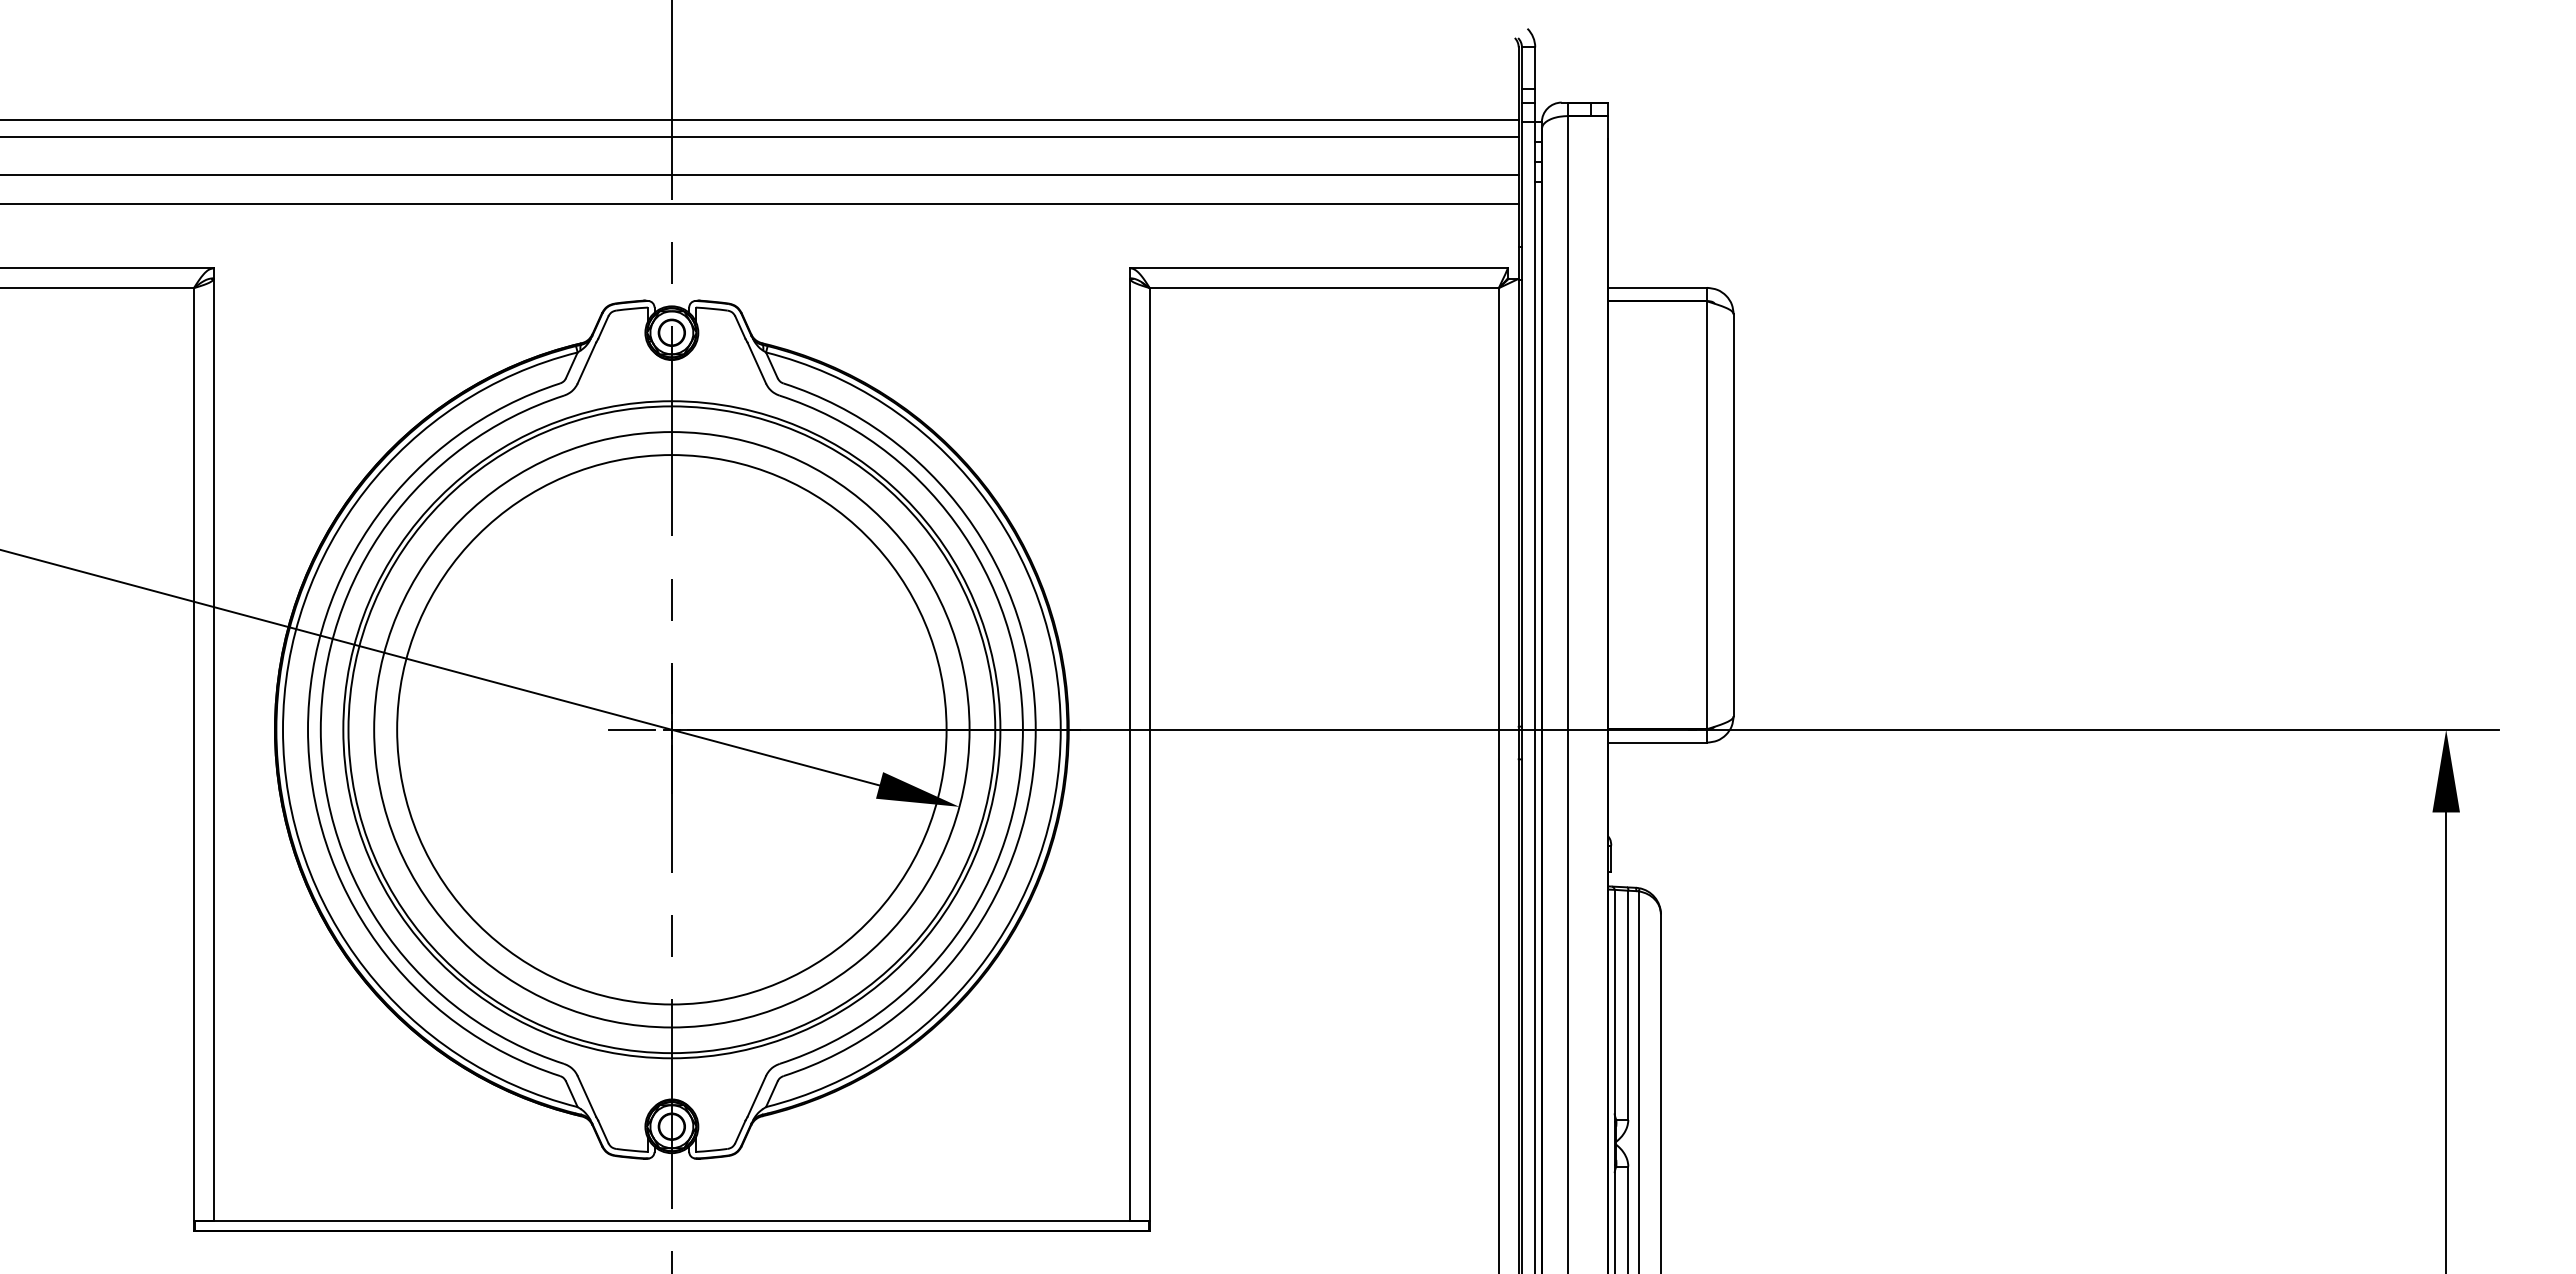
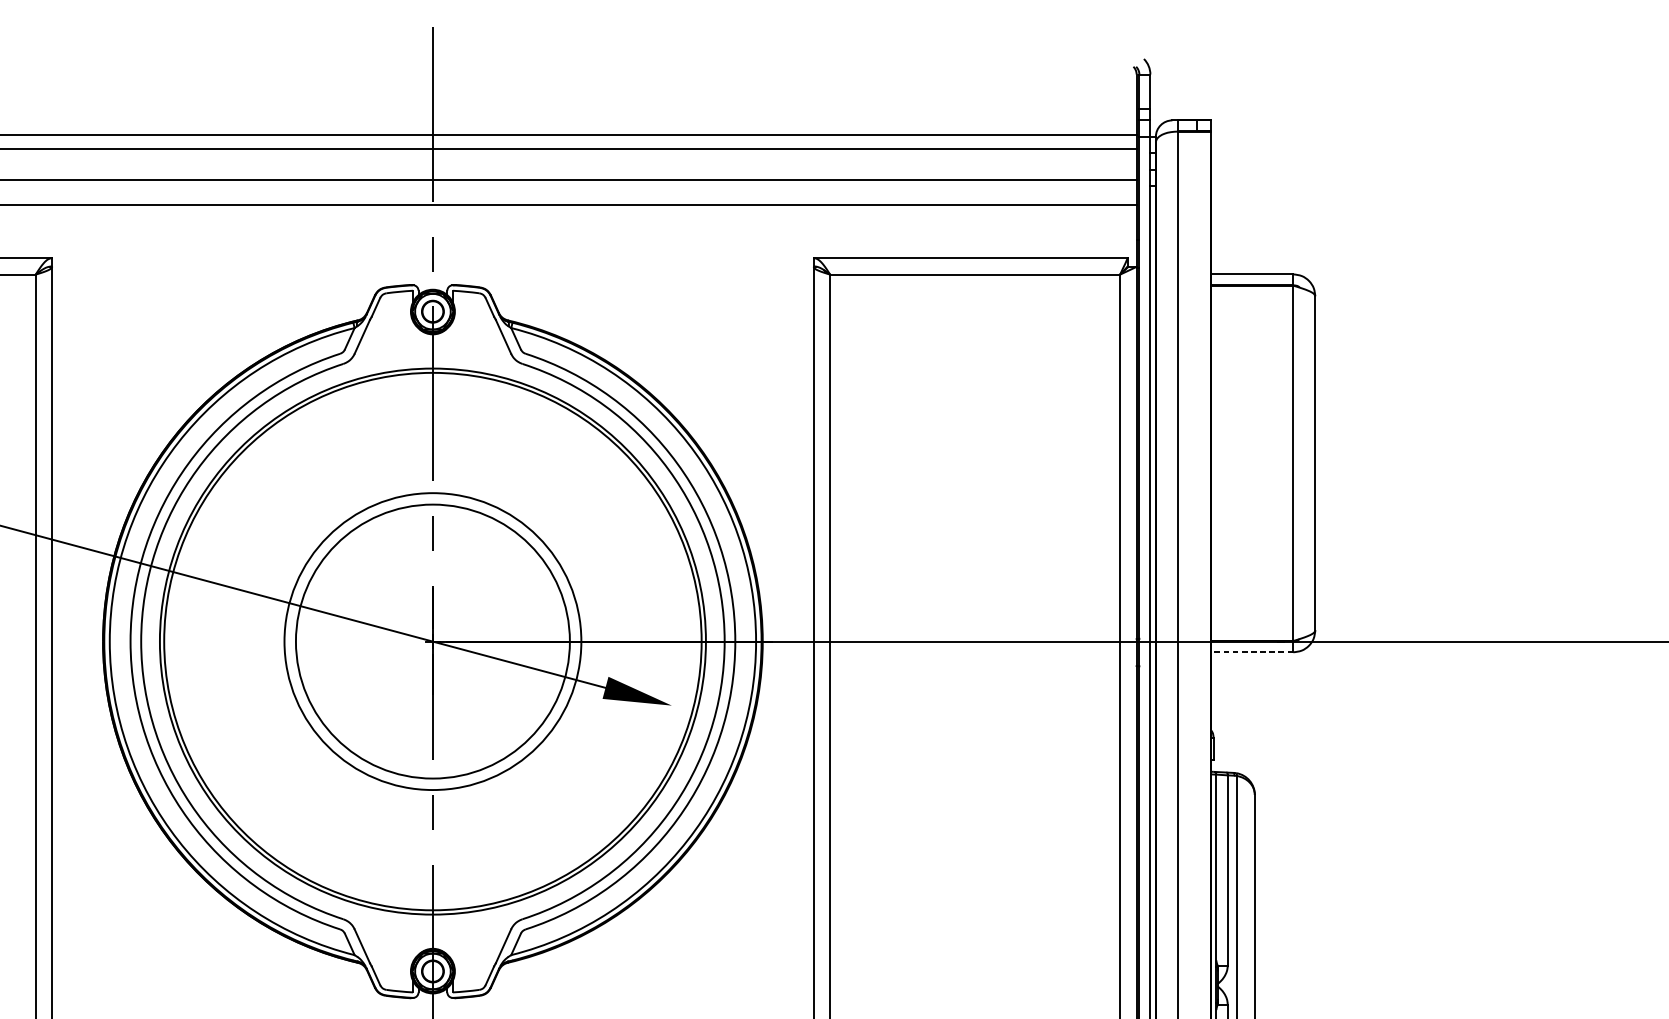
line: (632, 729) -> (400, 641), removed
circle: (671, 729) -> (432, 641), size x0.6
circle: (671, 729) -> (432, 641), size x0.6
line: (1657, 742) -> (1251, 652), solid -> dashed

